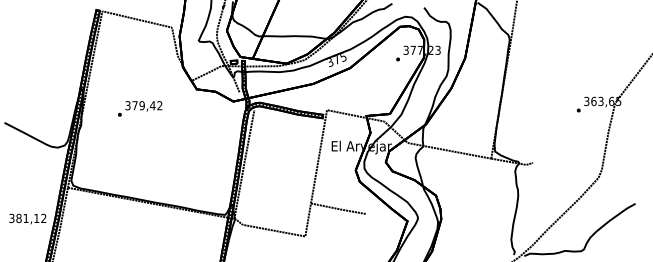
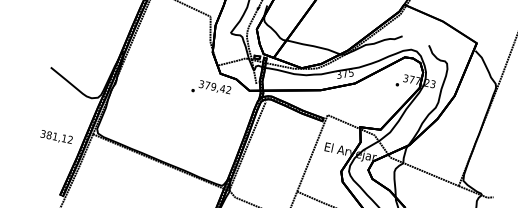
text: (140, 108) -> (211, 88), moved
text: (27, 218) -> (56, 136), moved

